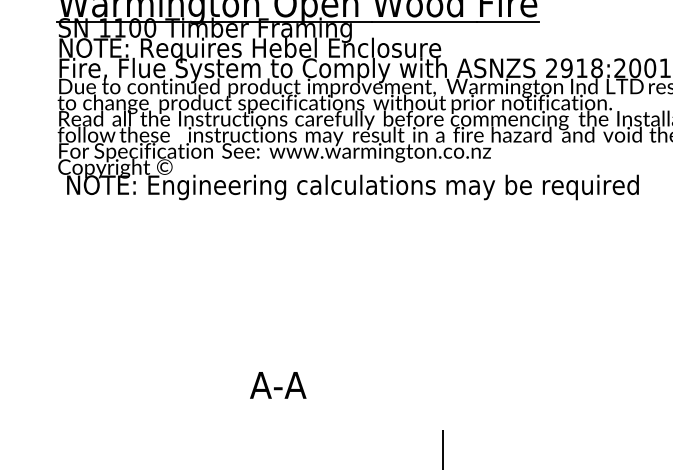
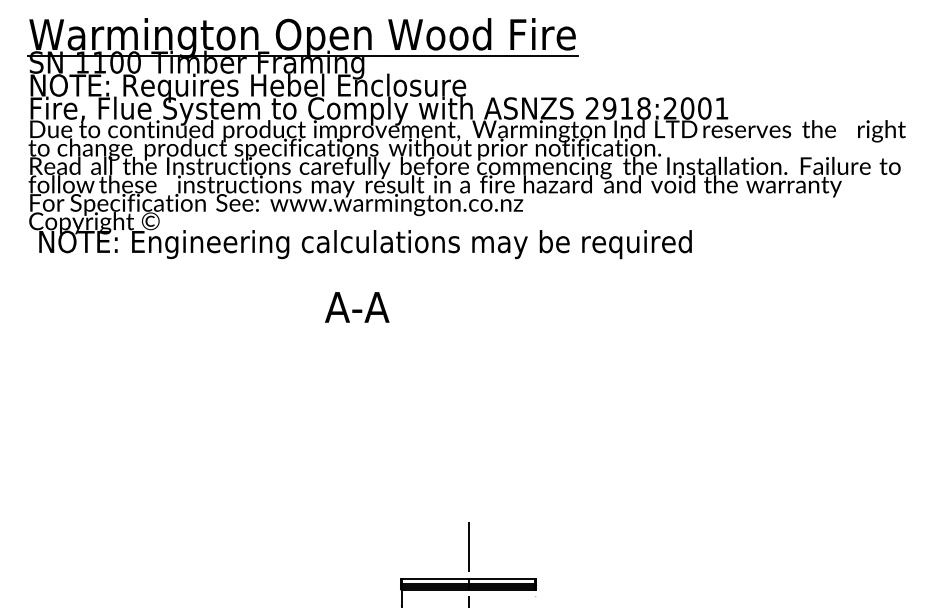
text: (278, 385) -> (357, 307), moved

